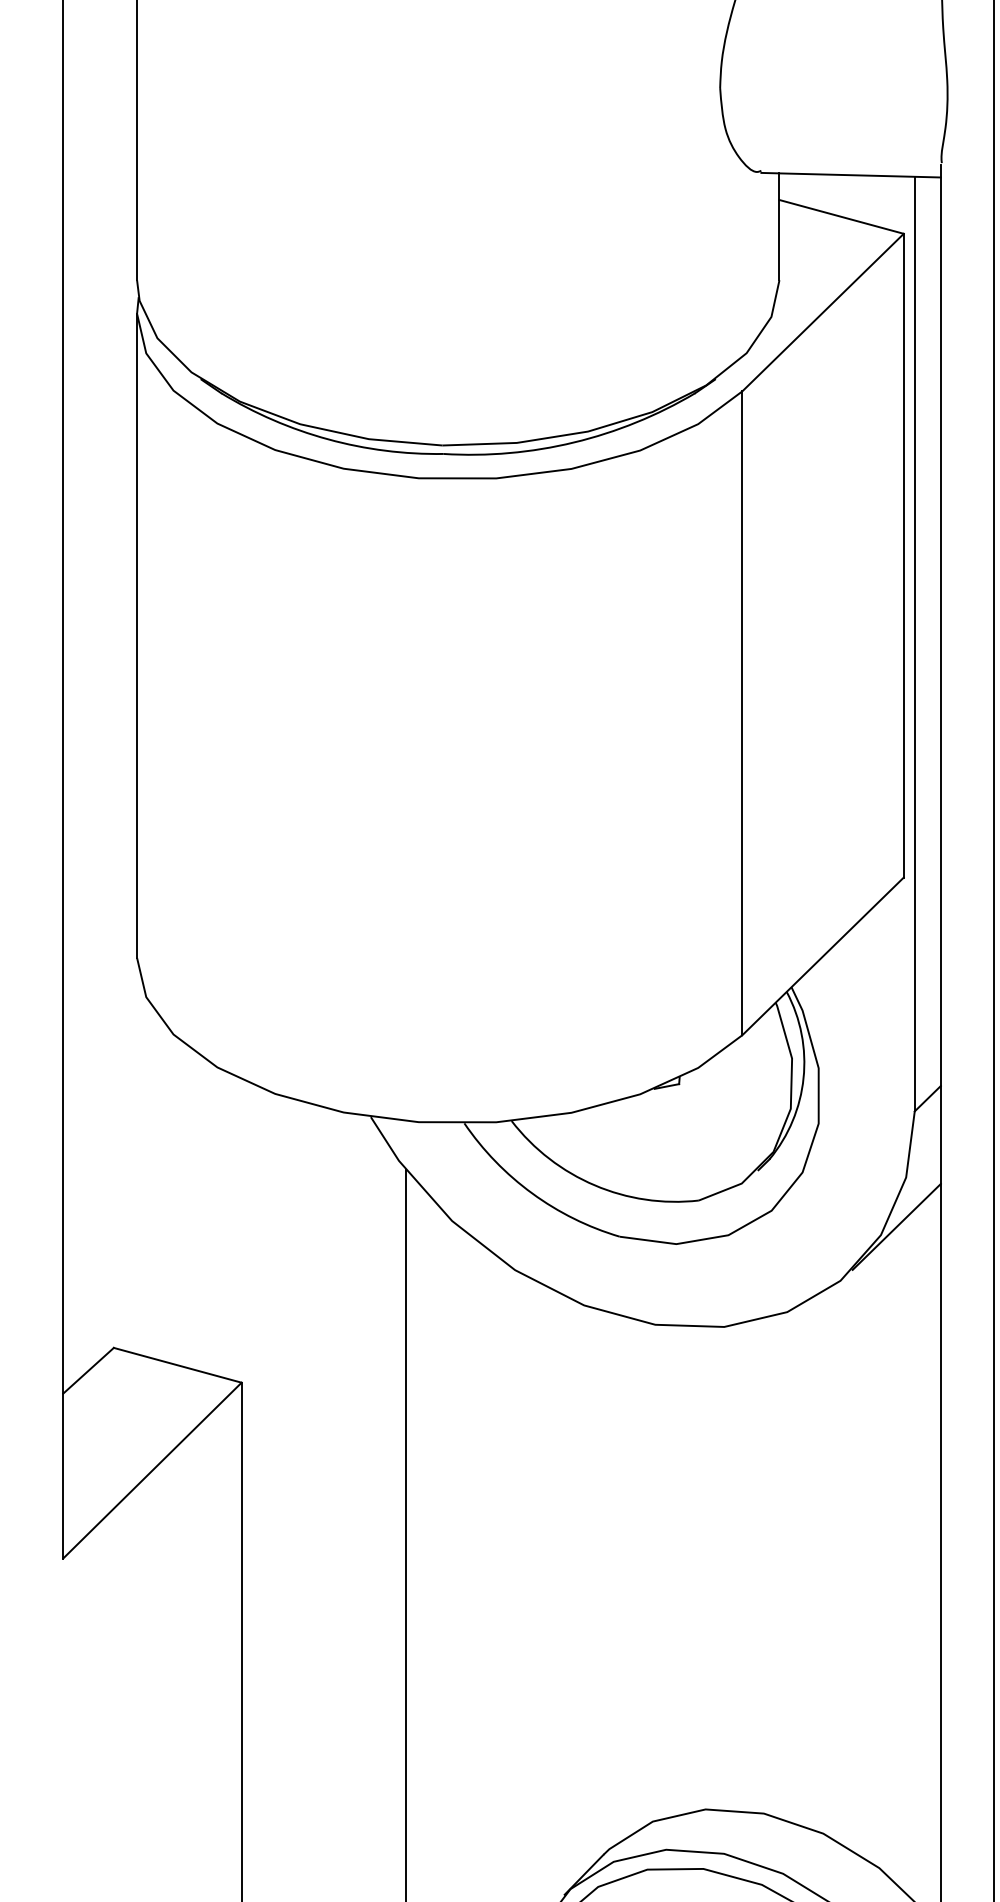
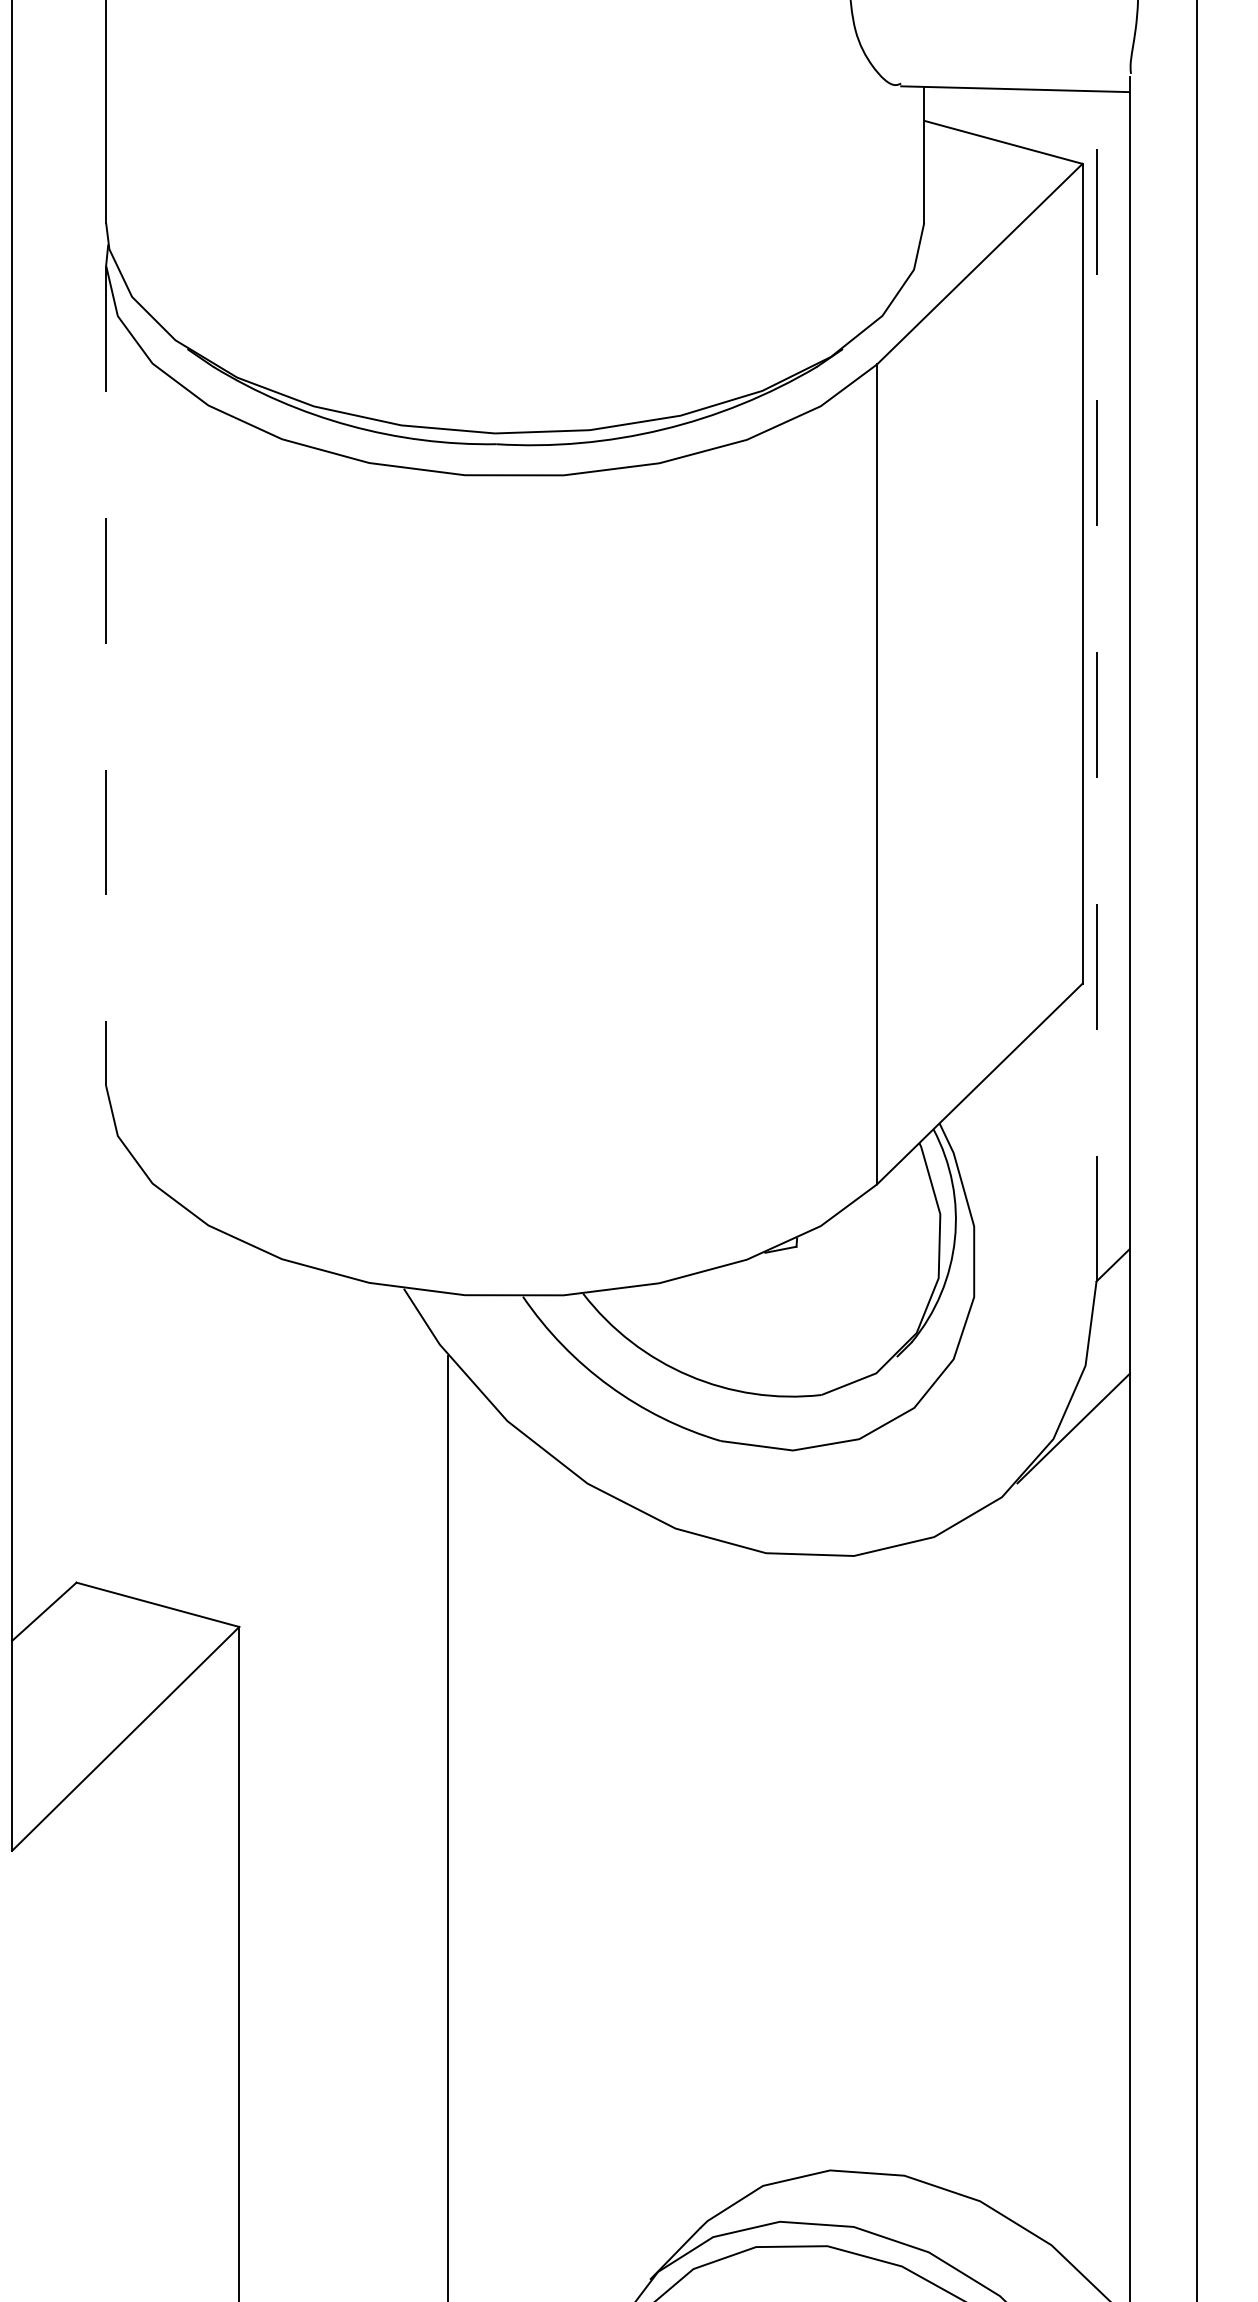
line: (137, 636) -> (106, 676), solid -> dashed
line: (914, 643) -> (1096, 685), solid -> dashed

